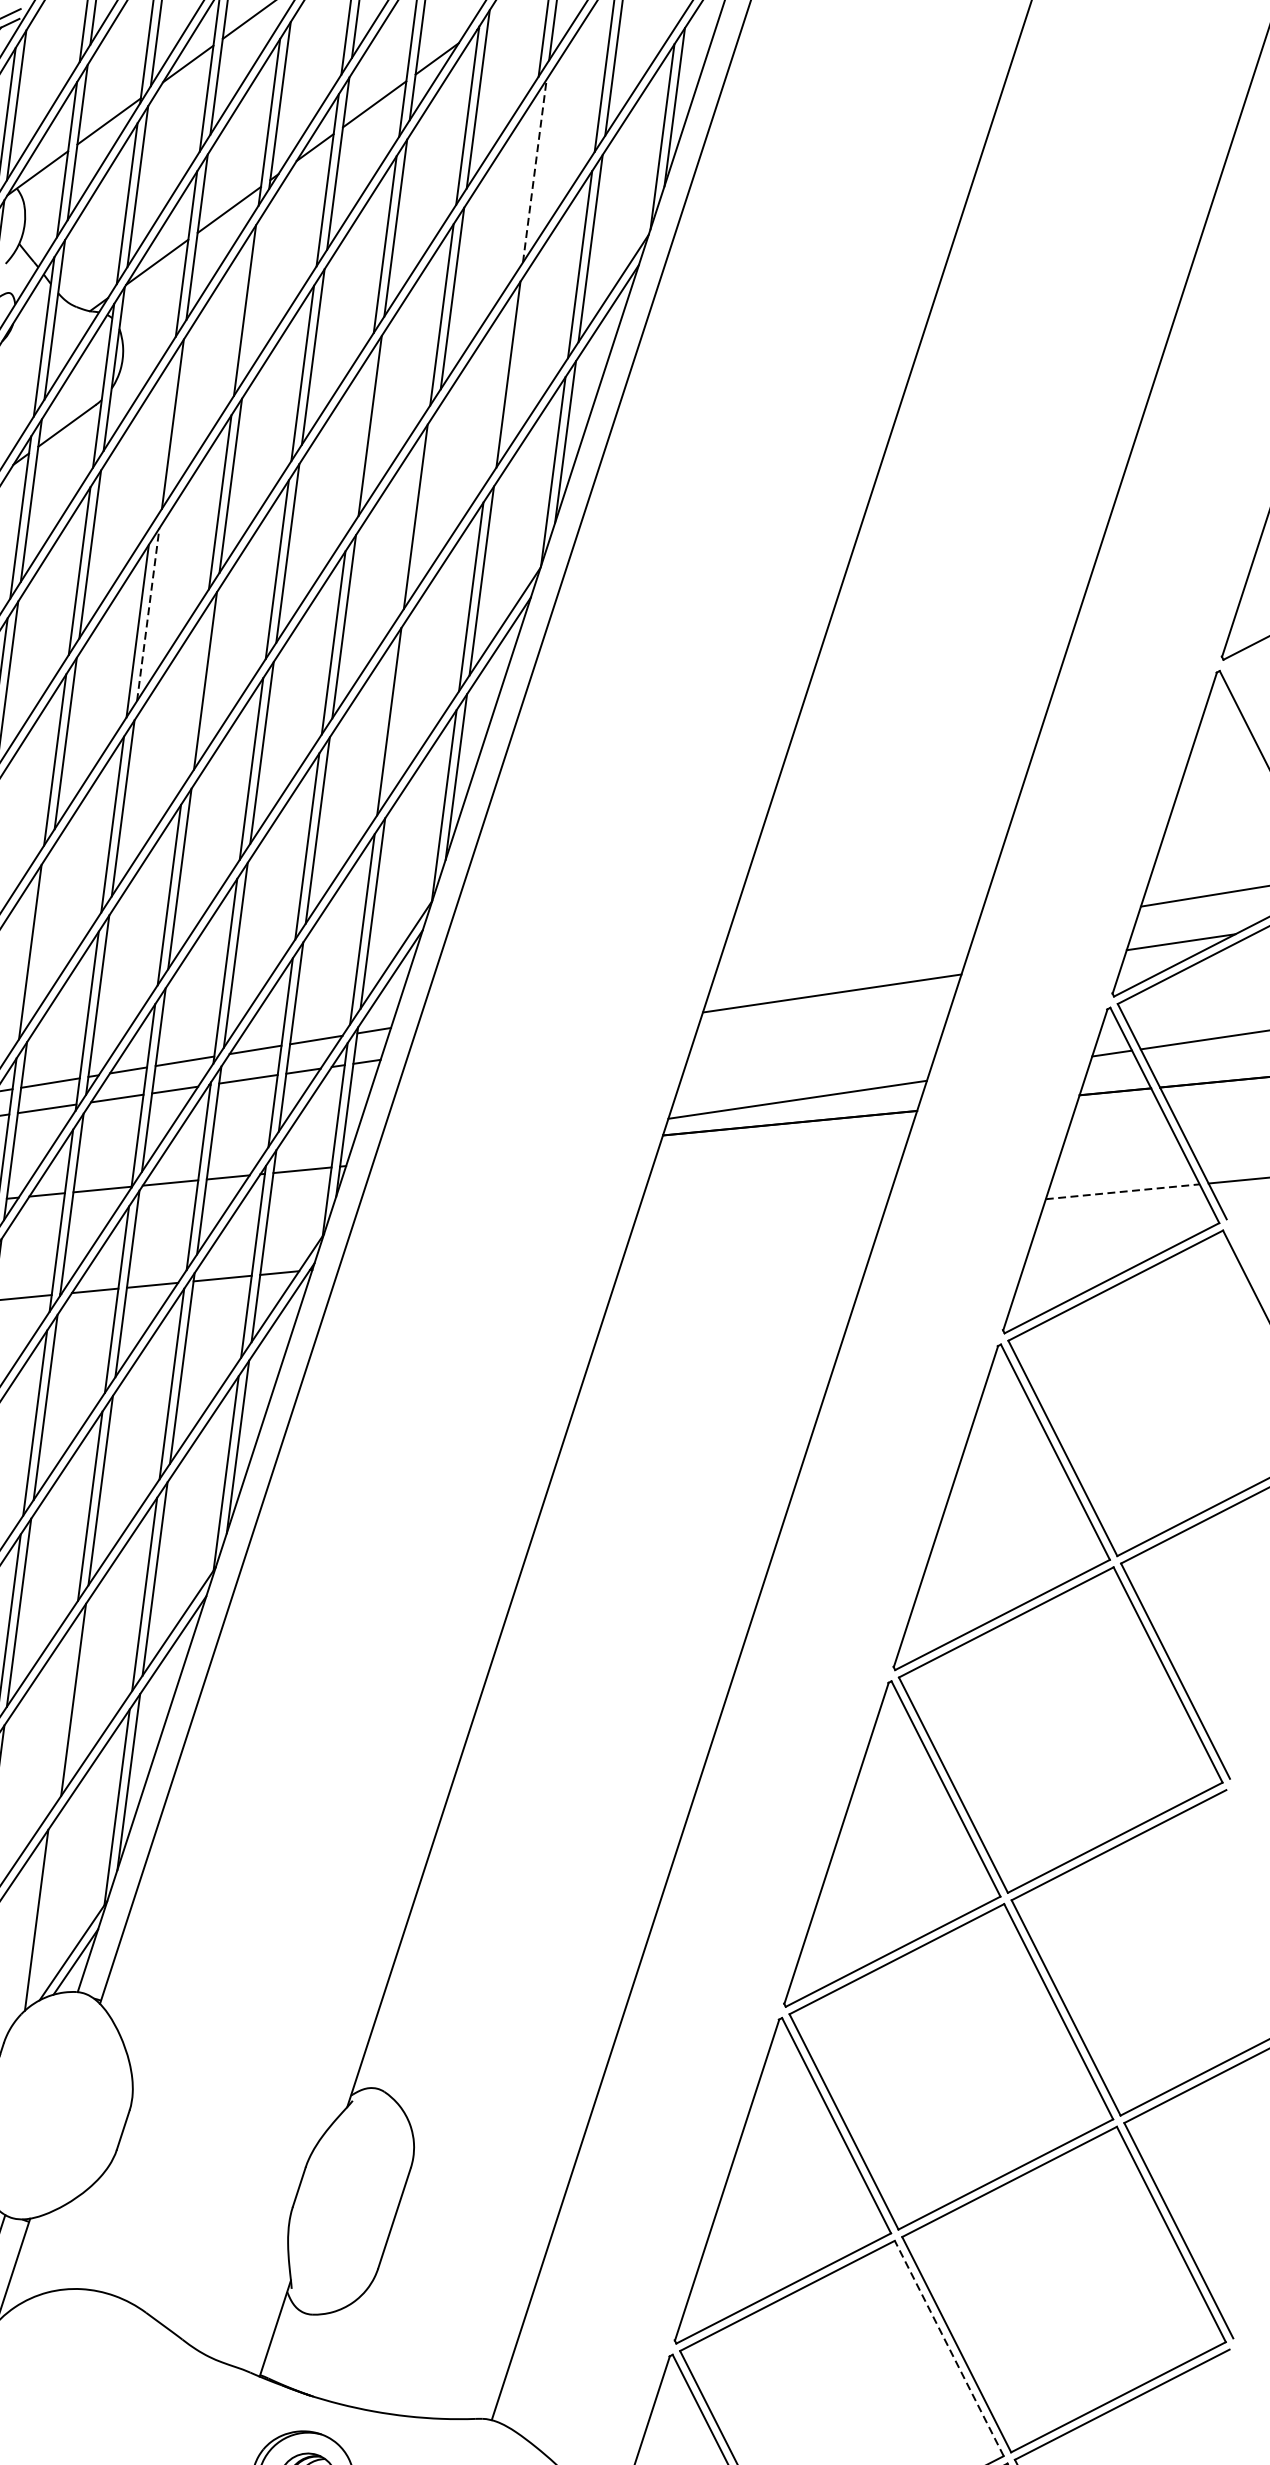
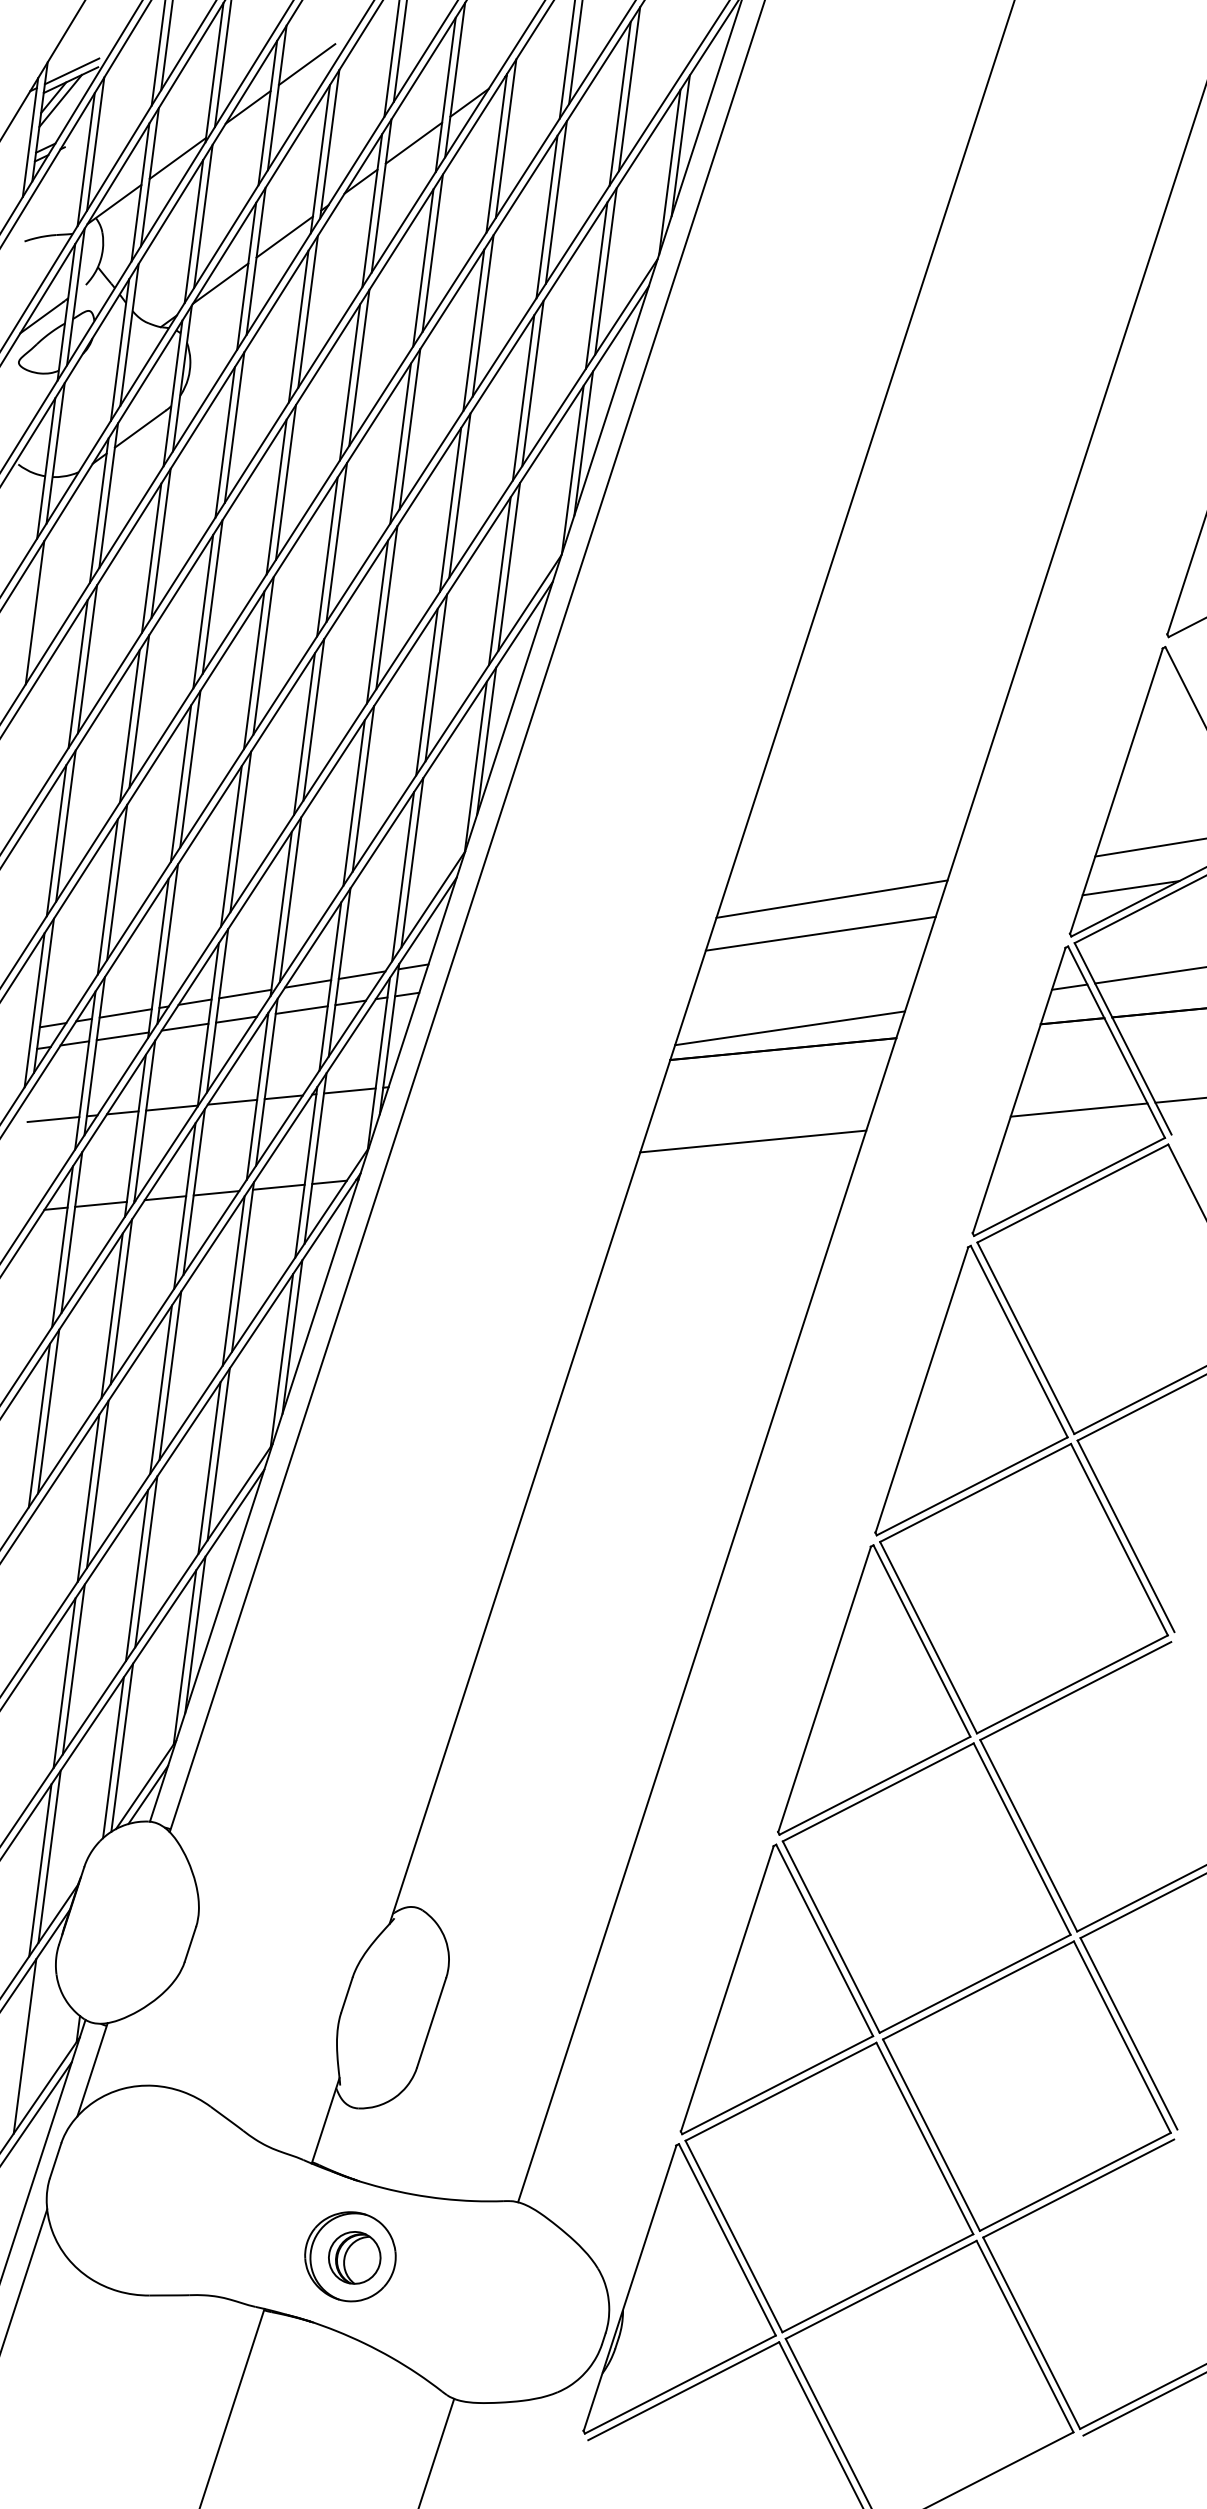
line: (534, 171) -> (556, 202), dashed -> solid
line: (523, 186) -> (546, 216), added
line: (254, 293) -> (307, 311), added
line: (497, 390) -> (523, 397), added
line: (161, 440) -> (224, 442), added
line: (359, 442) -> (400, 443), added
line: (425, 500) -> (459, 495), added
line: (148, 614) -> (212, 596), dashed -> solid
line: (195, 697) -> (254, 670), added
line: (400, 705) -> (436, 677), added
line: (41, 935) -> (117, 882), added
line: (844, 953) -> (831, 898), added
line: (1123, 1192) -> (1079, 1110), dashed -> solid
line: (756, 1227) -> (753, 1141), added
line: (62, 1715) -> (136, 1575), added
line: (46, 1908) -> (122, 1747), added
line: (948, 2348) -> (924, 2138), dashed -> solid

